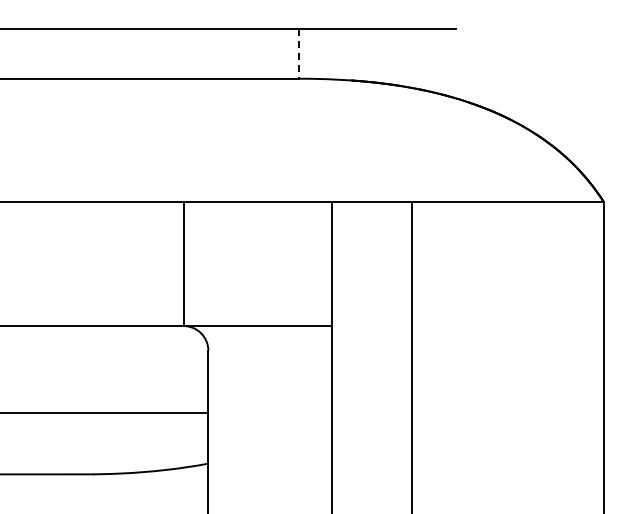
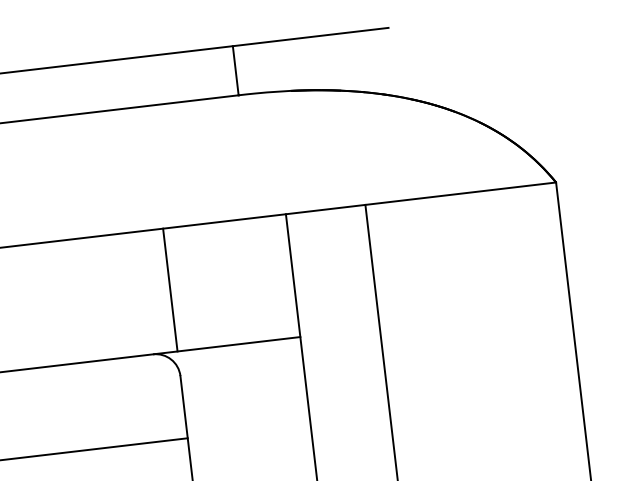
line: (298, 54) -> (235, 71), dashed -> solid
line: (184, 264) -> (170, 290), moved

